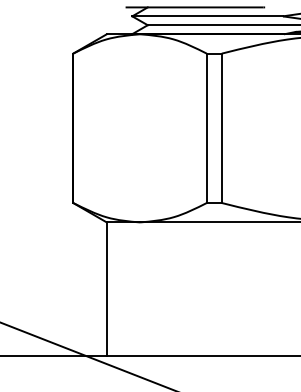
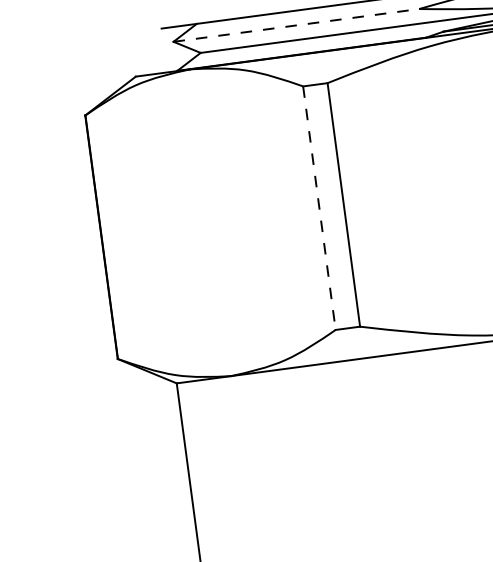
line: (208, 16) -> (297, 25), solid -> dashed
line: (206, 128) -> (318, 208), solid -> dashed

